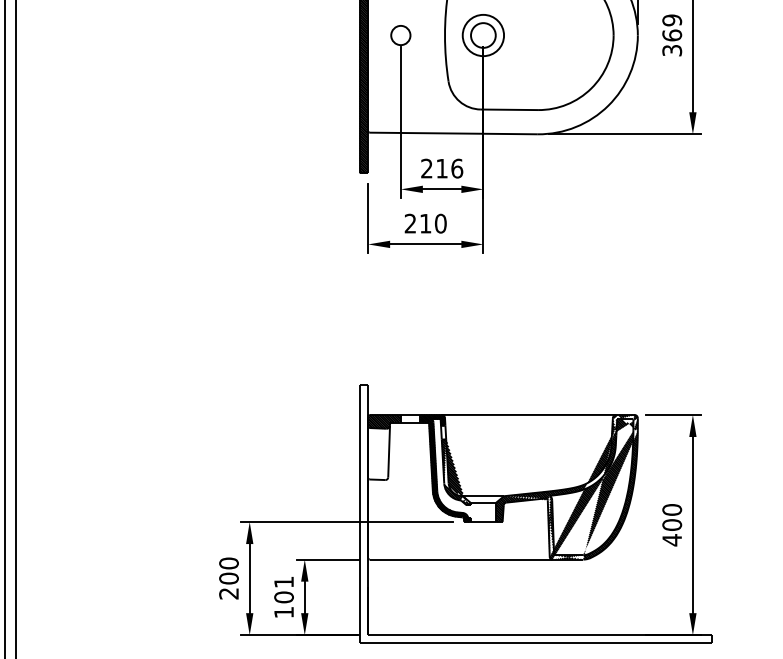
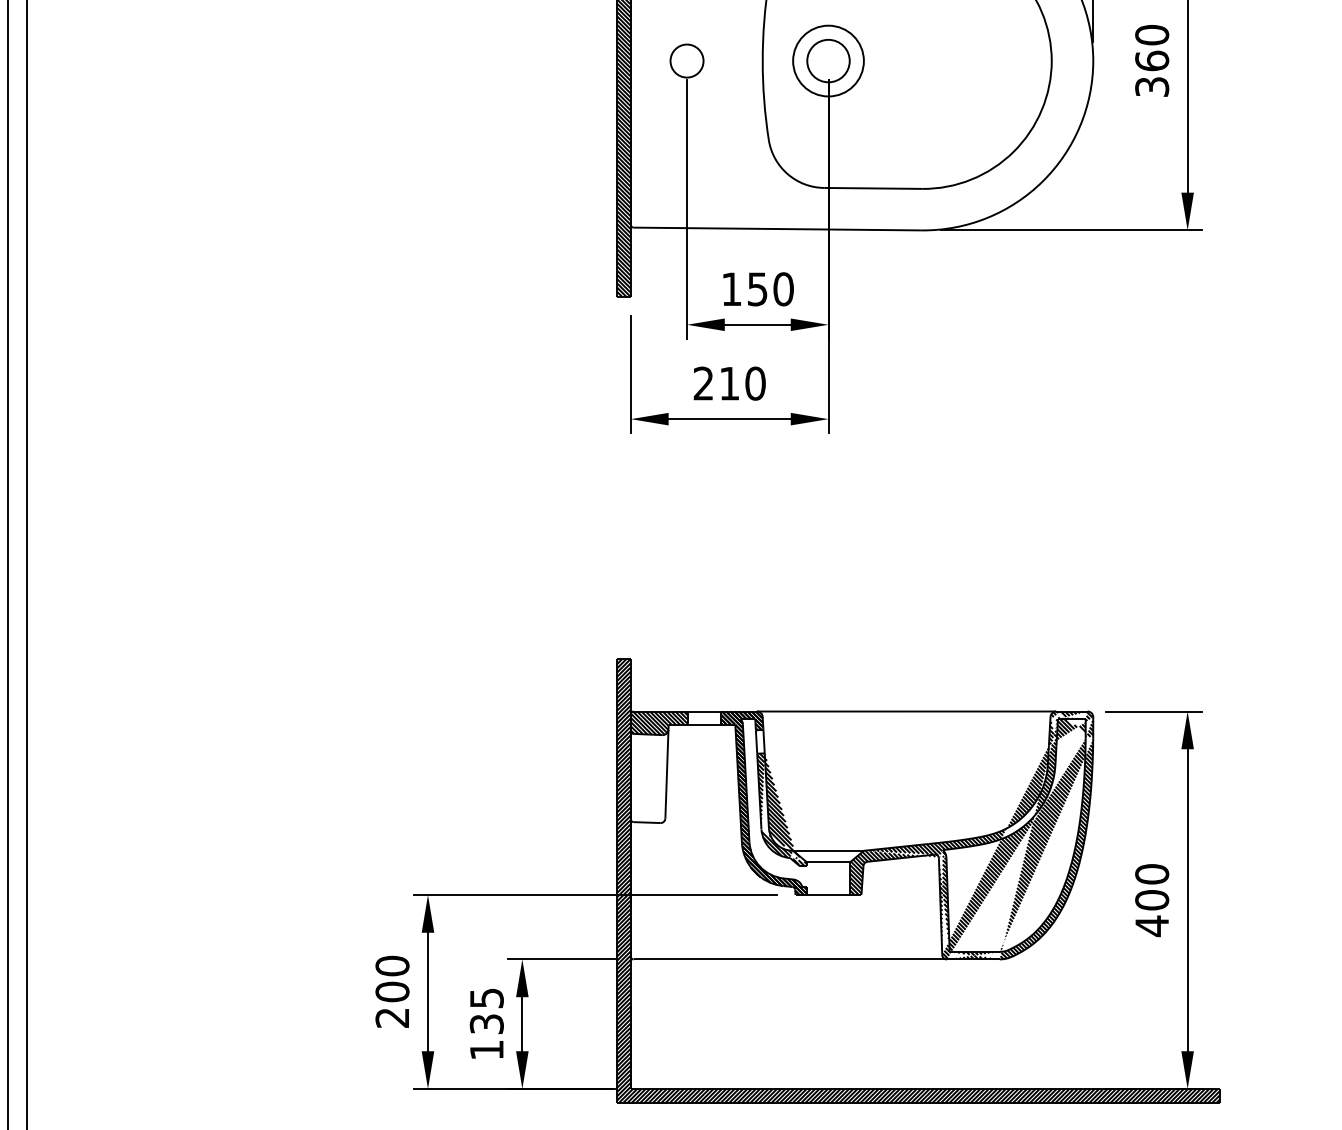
text: (672, 20) -> (1152, 35), 369 -> 360
text: (442, 168) -> (758, 289), 216 -> 150
hatch: (535, 513) -> (917, 880), added
text: (283, 589) -> (485, 1010), 101 -> 135

